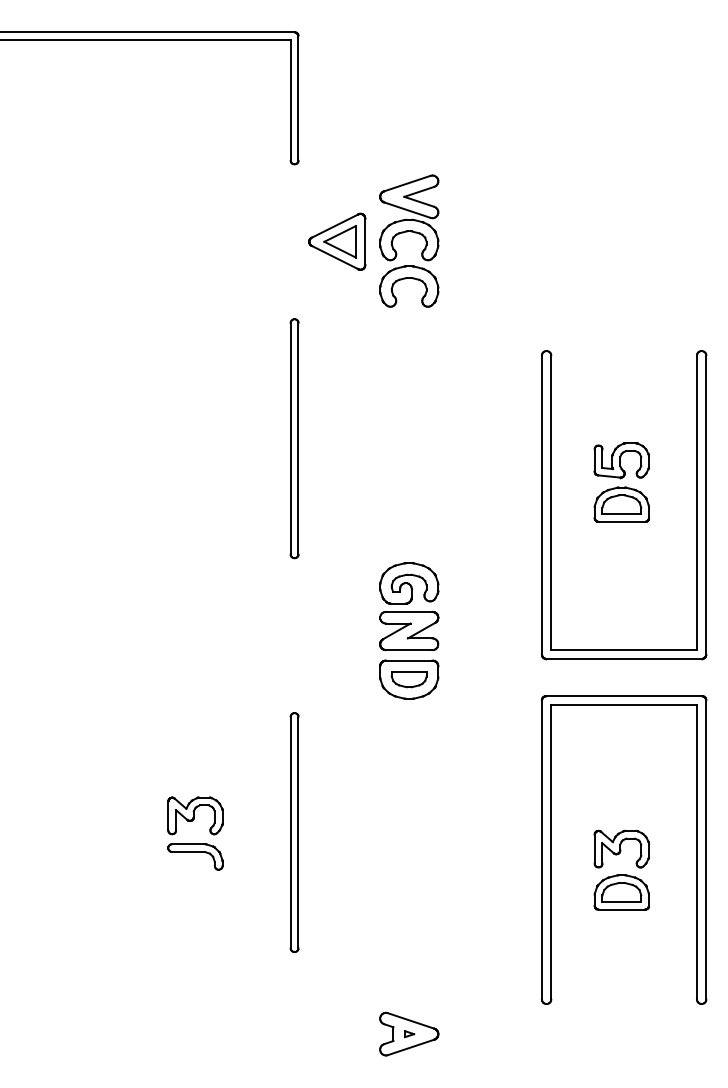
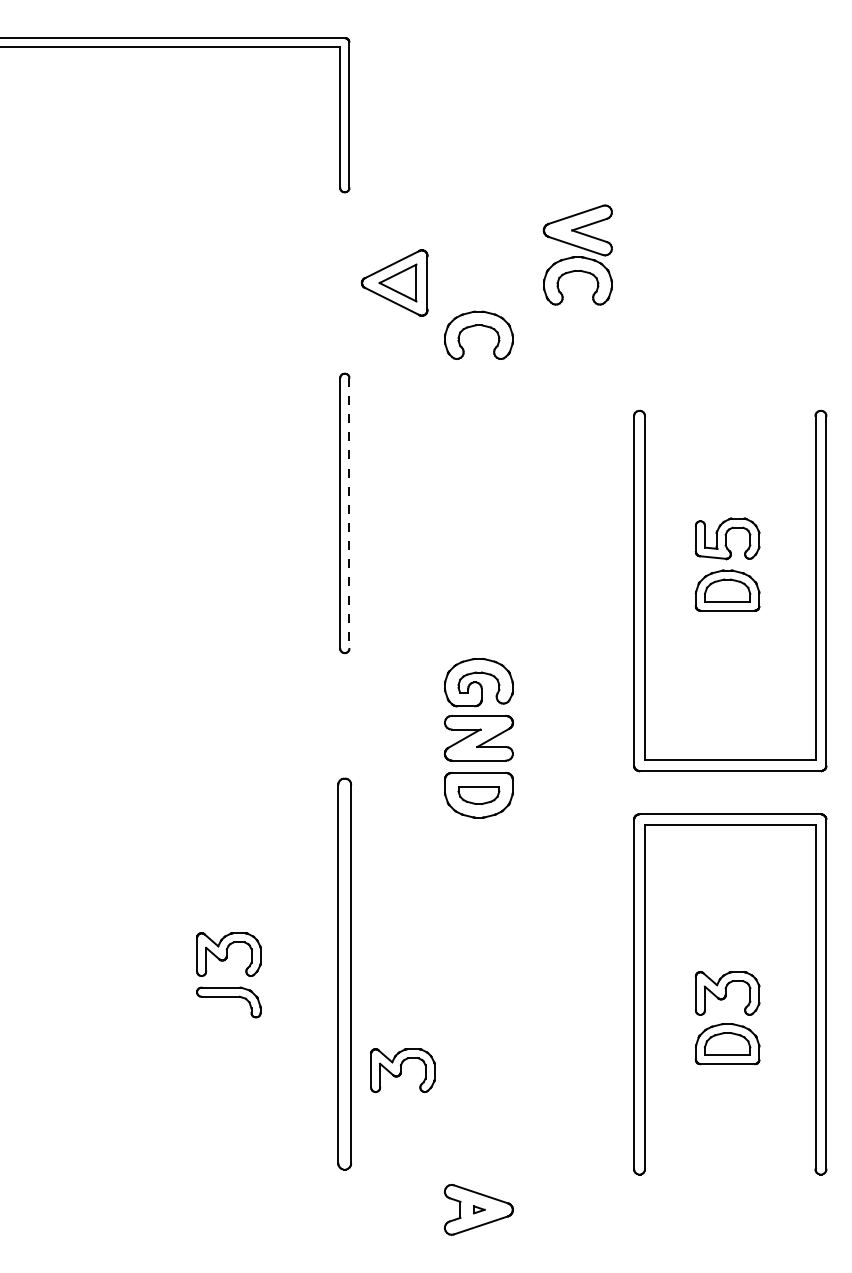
part: (408, 217) -> (577, 254), moved
line: (298, 438) -> (349, 513), solid -> dashed
part: (294, 832) -> (344, 973), size x1.4
part: (343, 915) -> (402, 1070), added

